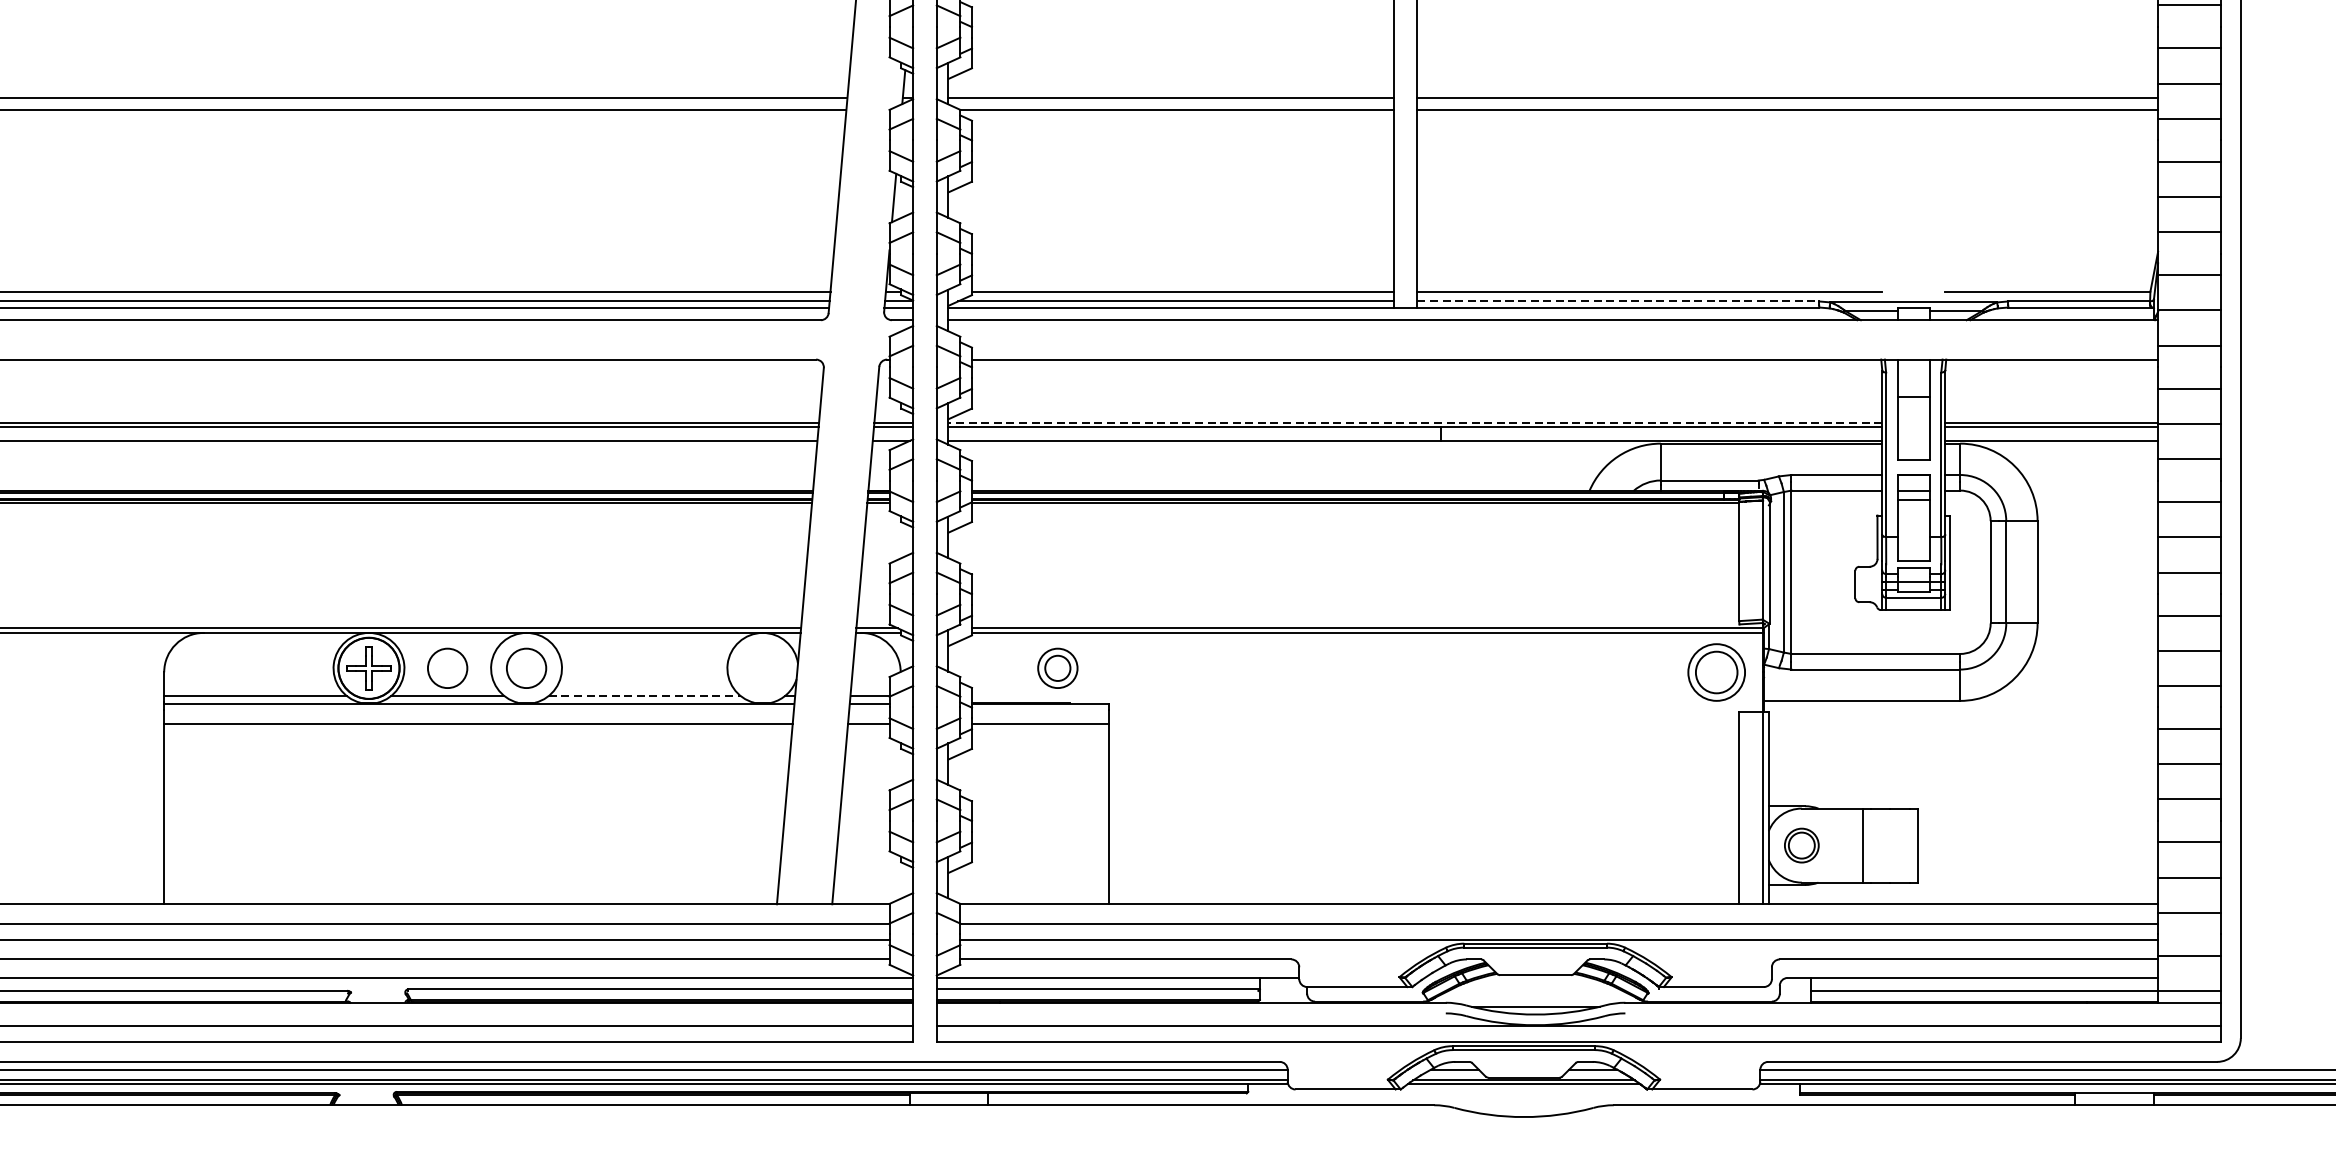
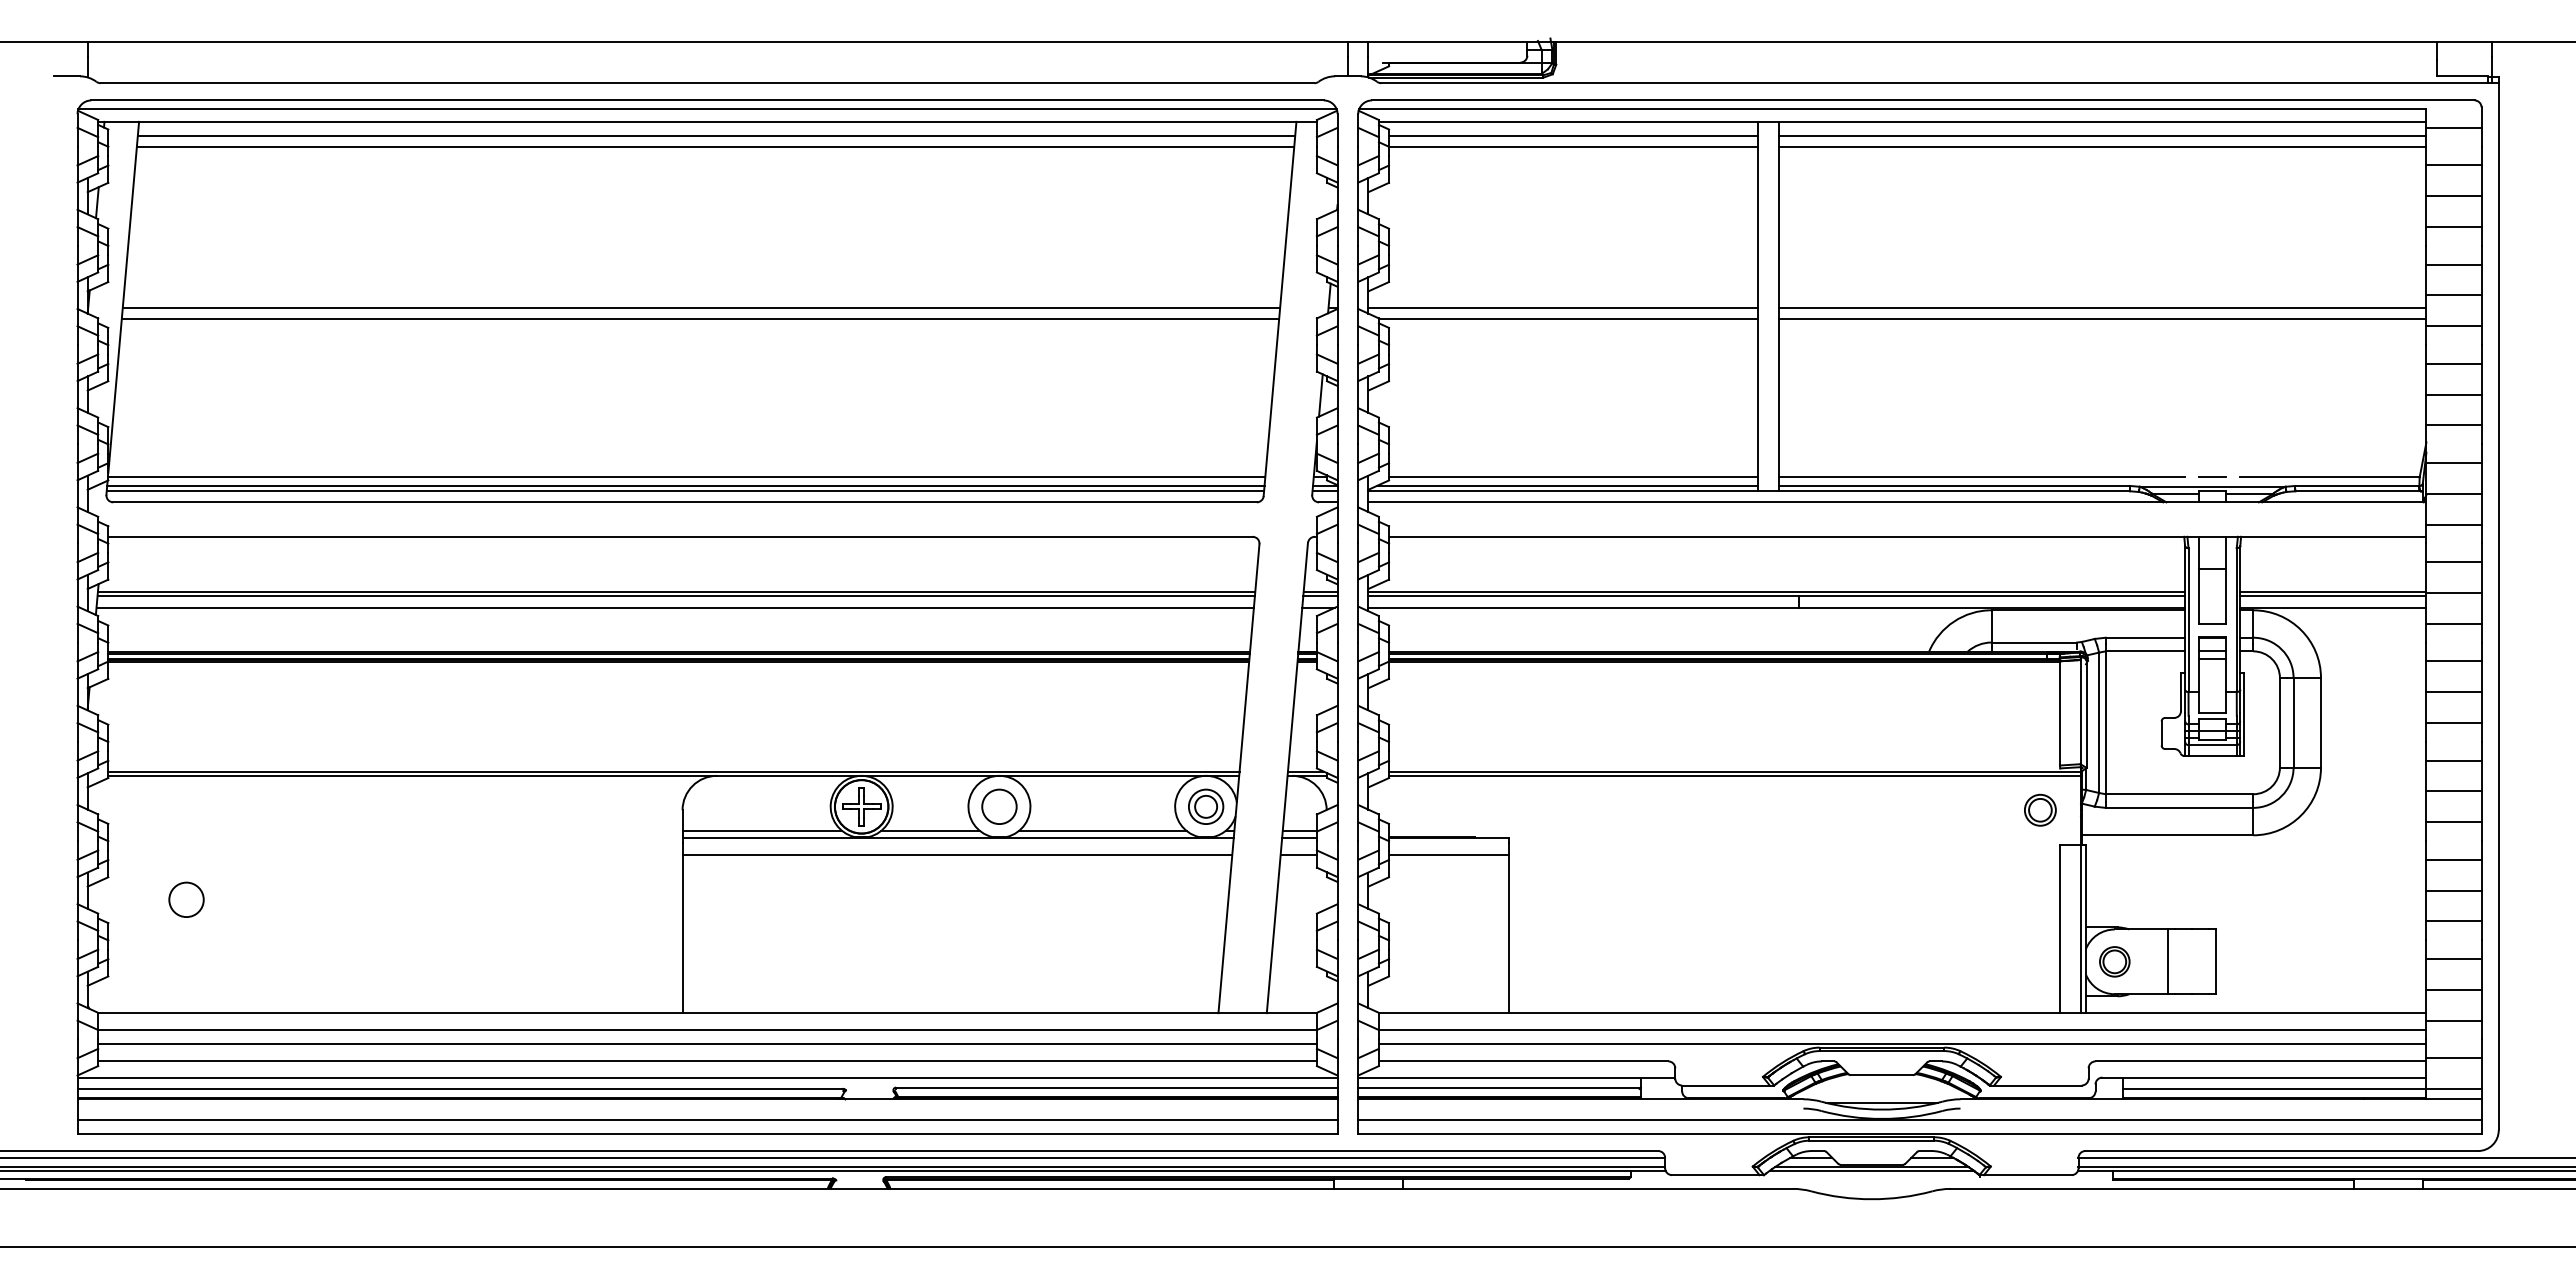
line: (1913, 291) -> (2212, 477), added
line: (1618, 300) -> (1954, 485), dashed -> solid
line: (1415, 422) -> (1776, 591), dashed -> solid
circle: (447, 667) -> (930, 806), removed
part: (1058, 667) -> (1206, 806), moved
part: (1716, 671) -> (2040, 809), size x0.62
line: (644, 695) -> (1102, 830), dashed -> solid

